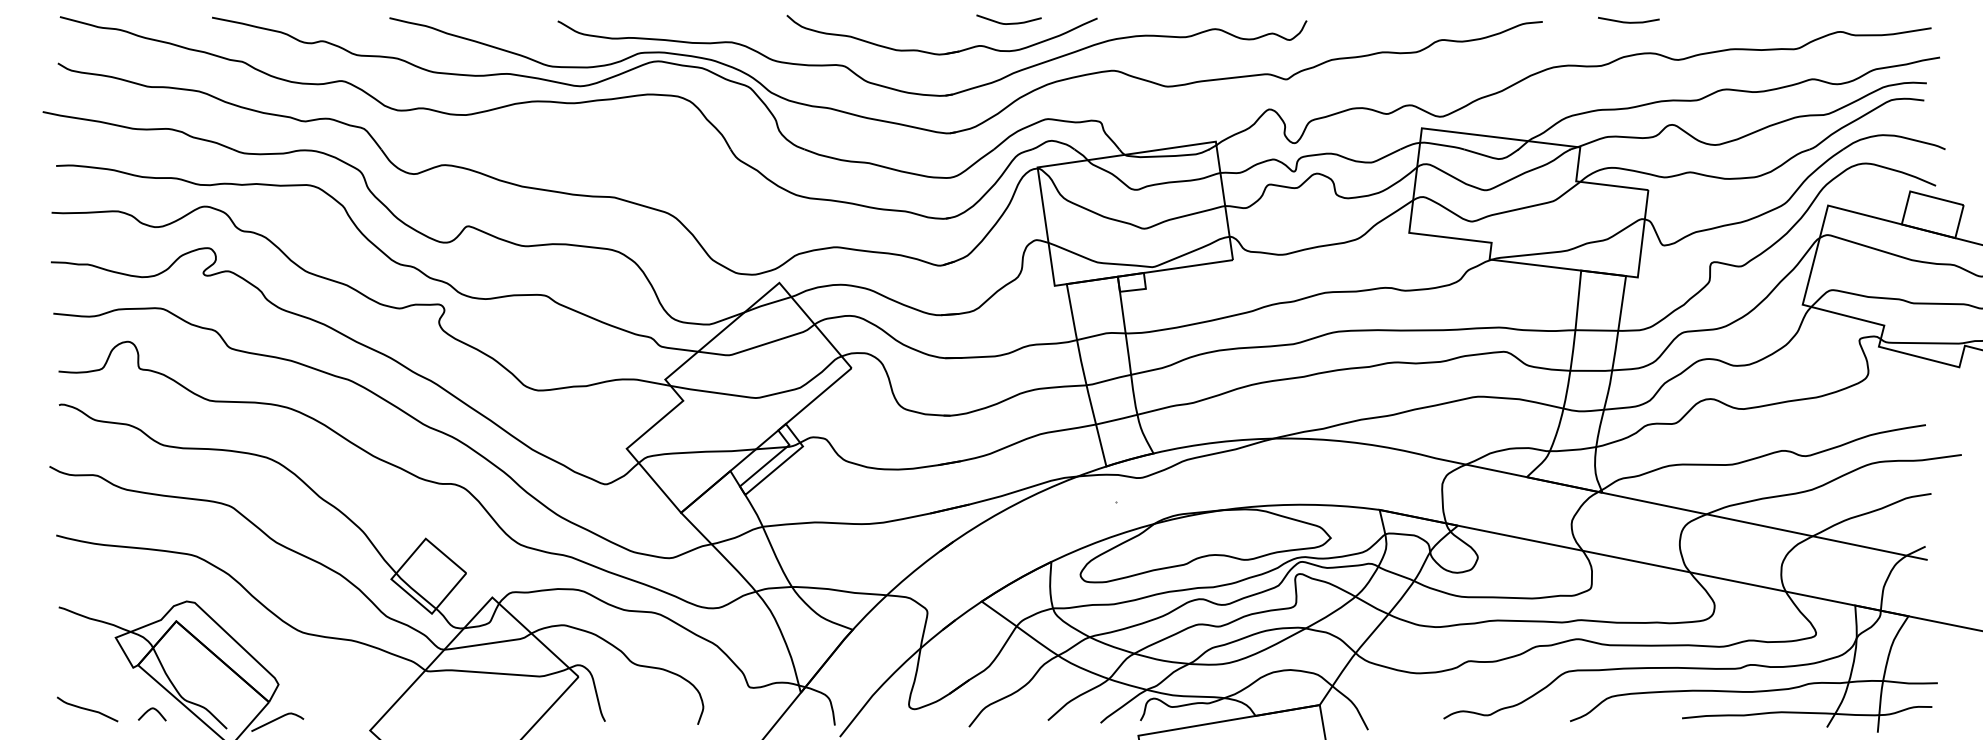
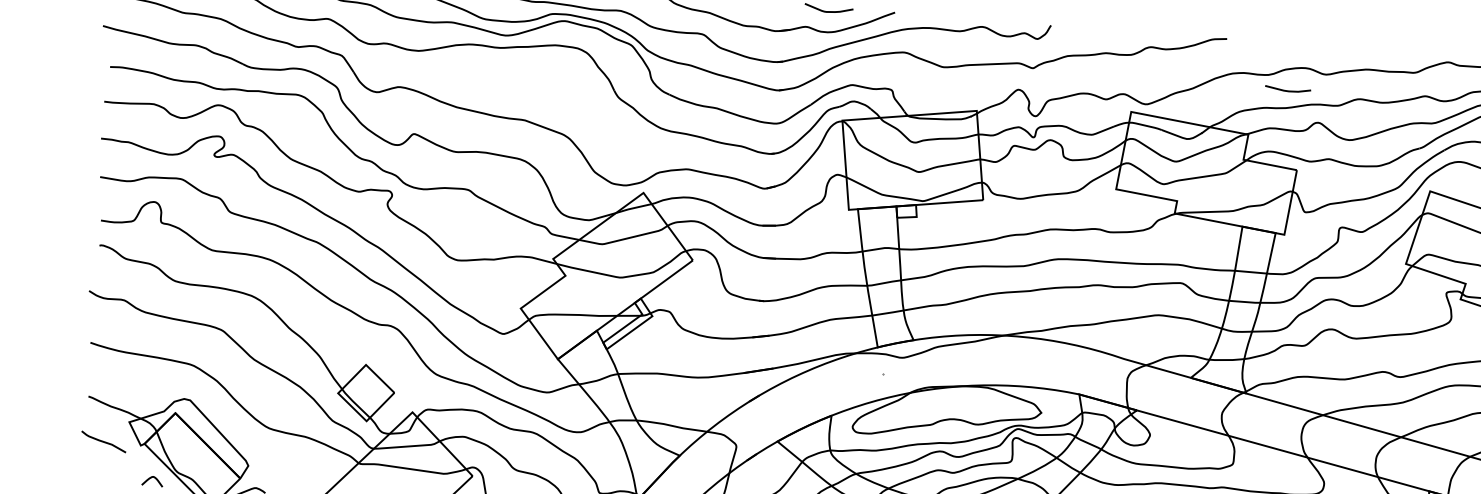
line: (1628, 21) -> (1287, 90), moved
curve: (87, 709) -> (103, 441), moved

